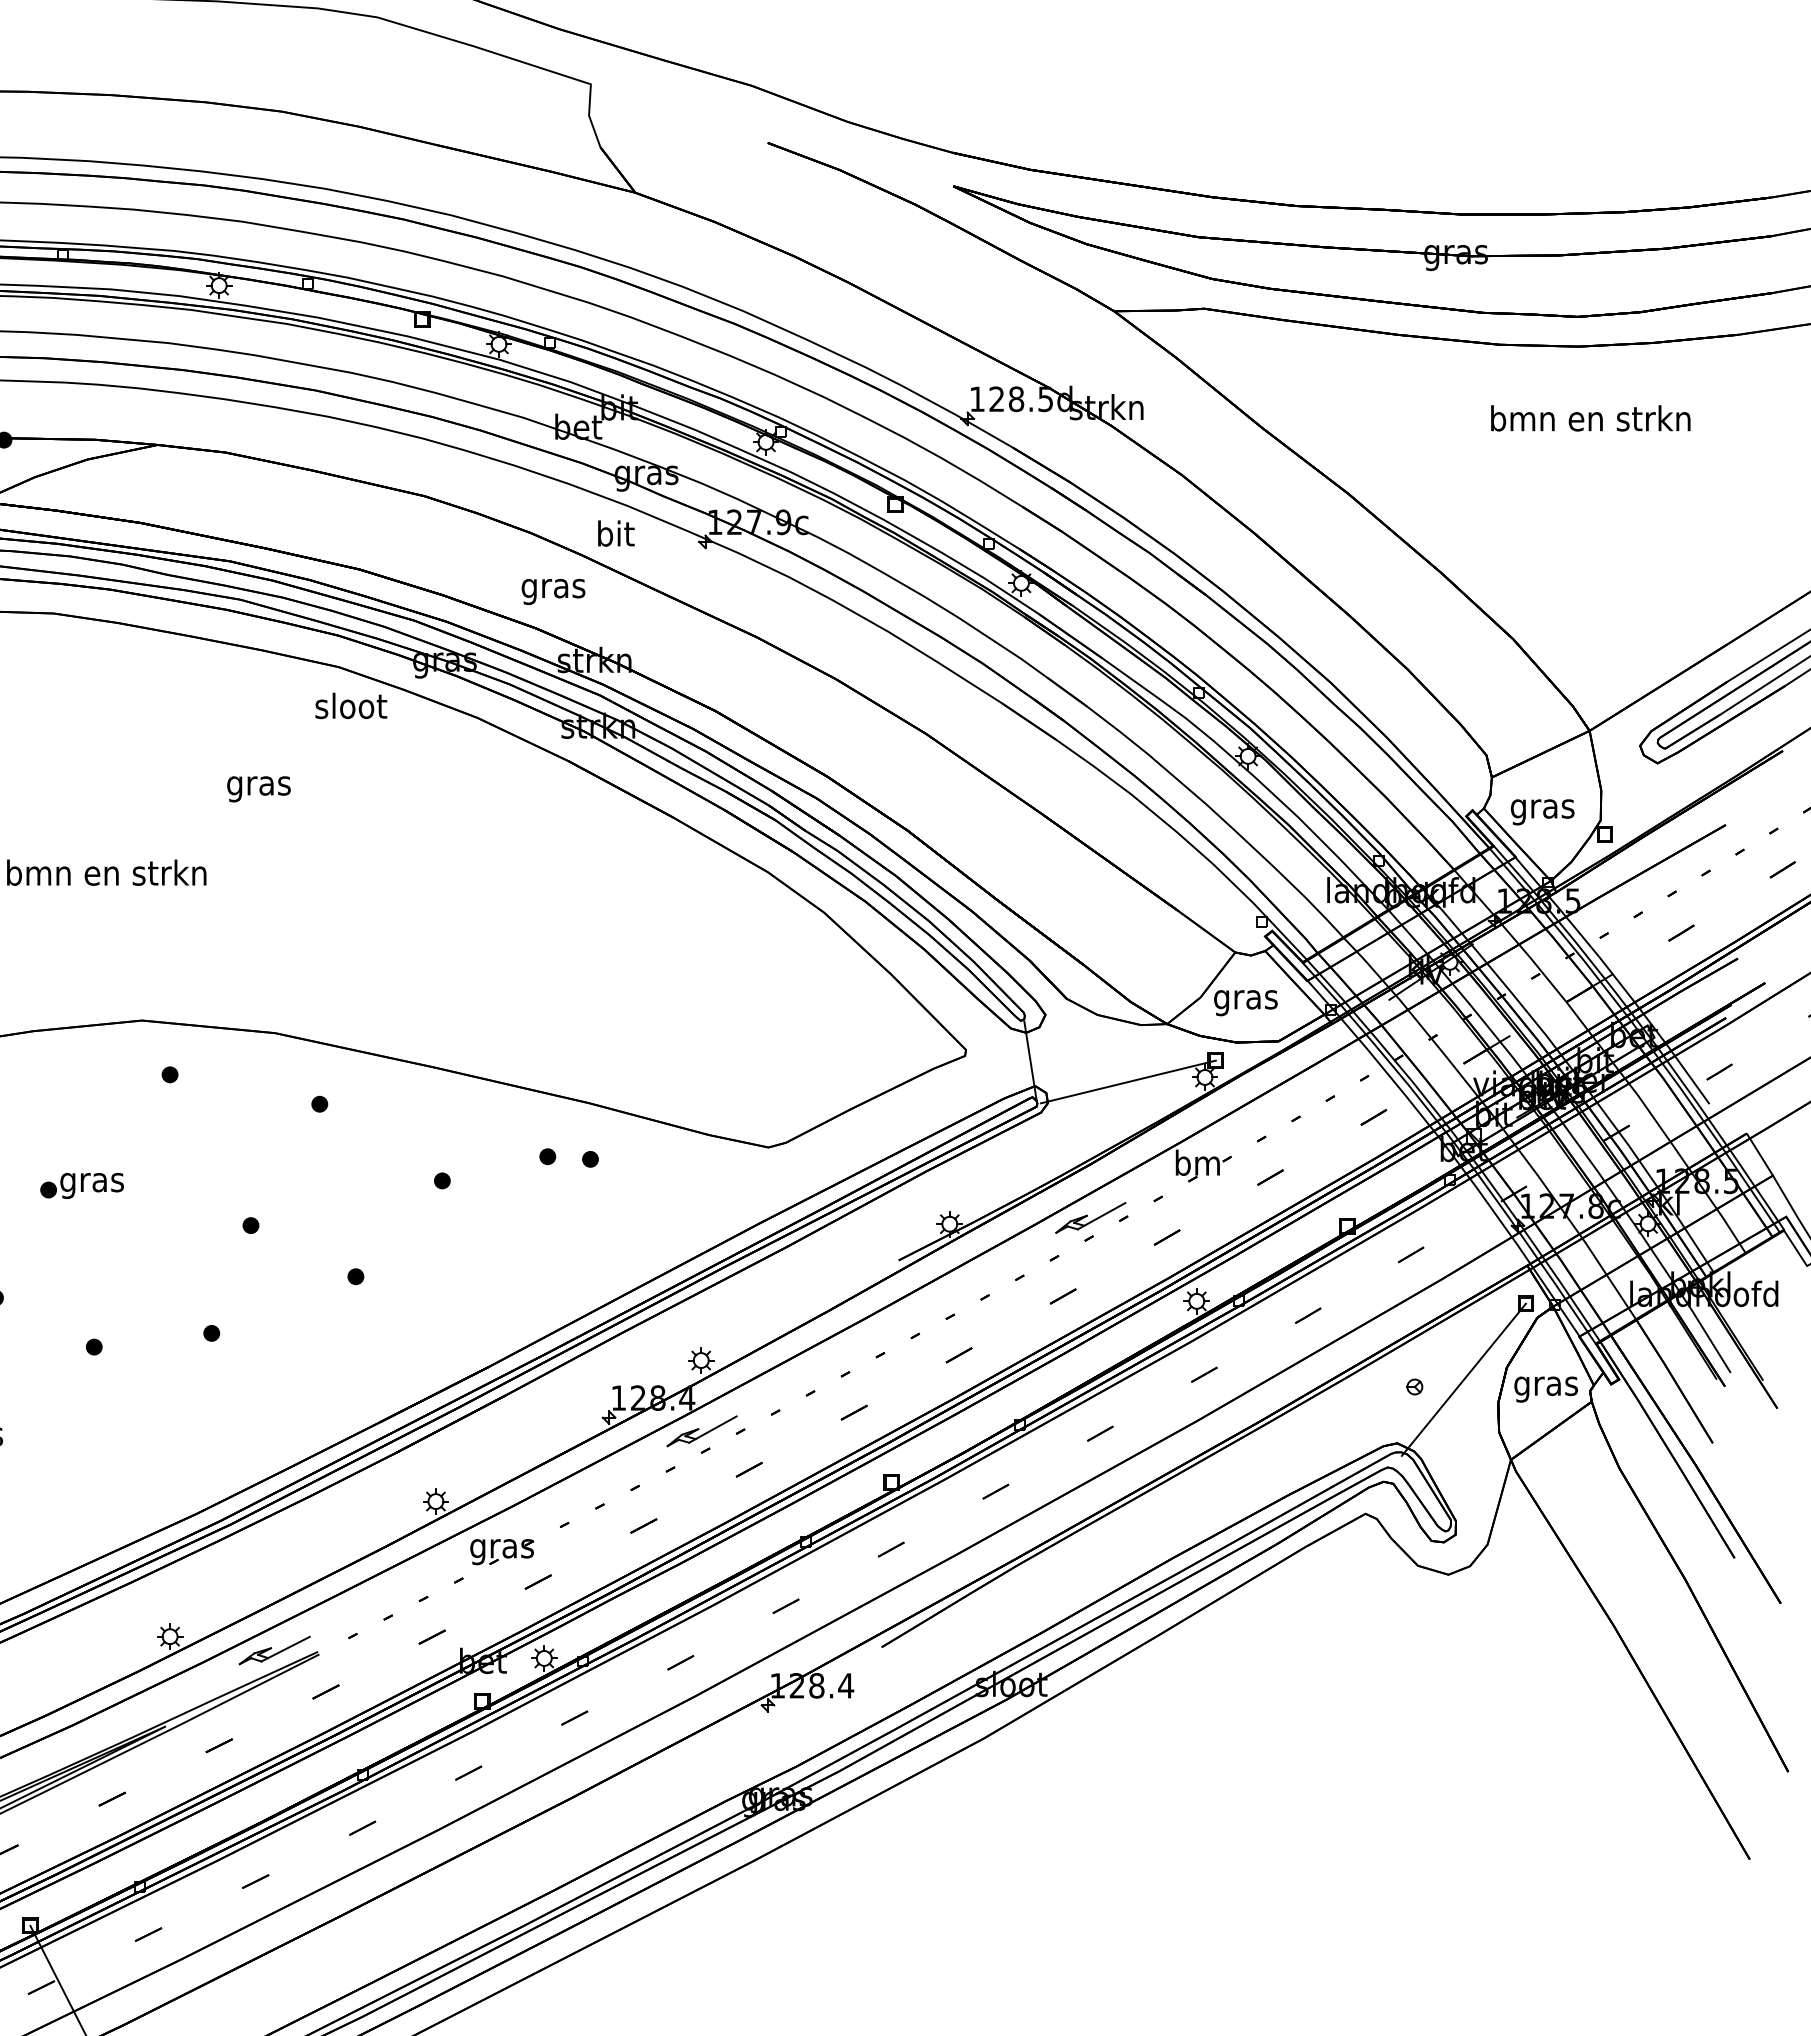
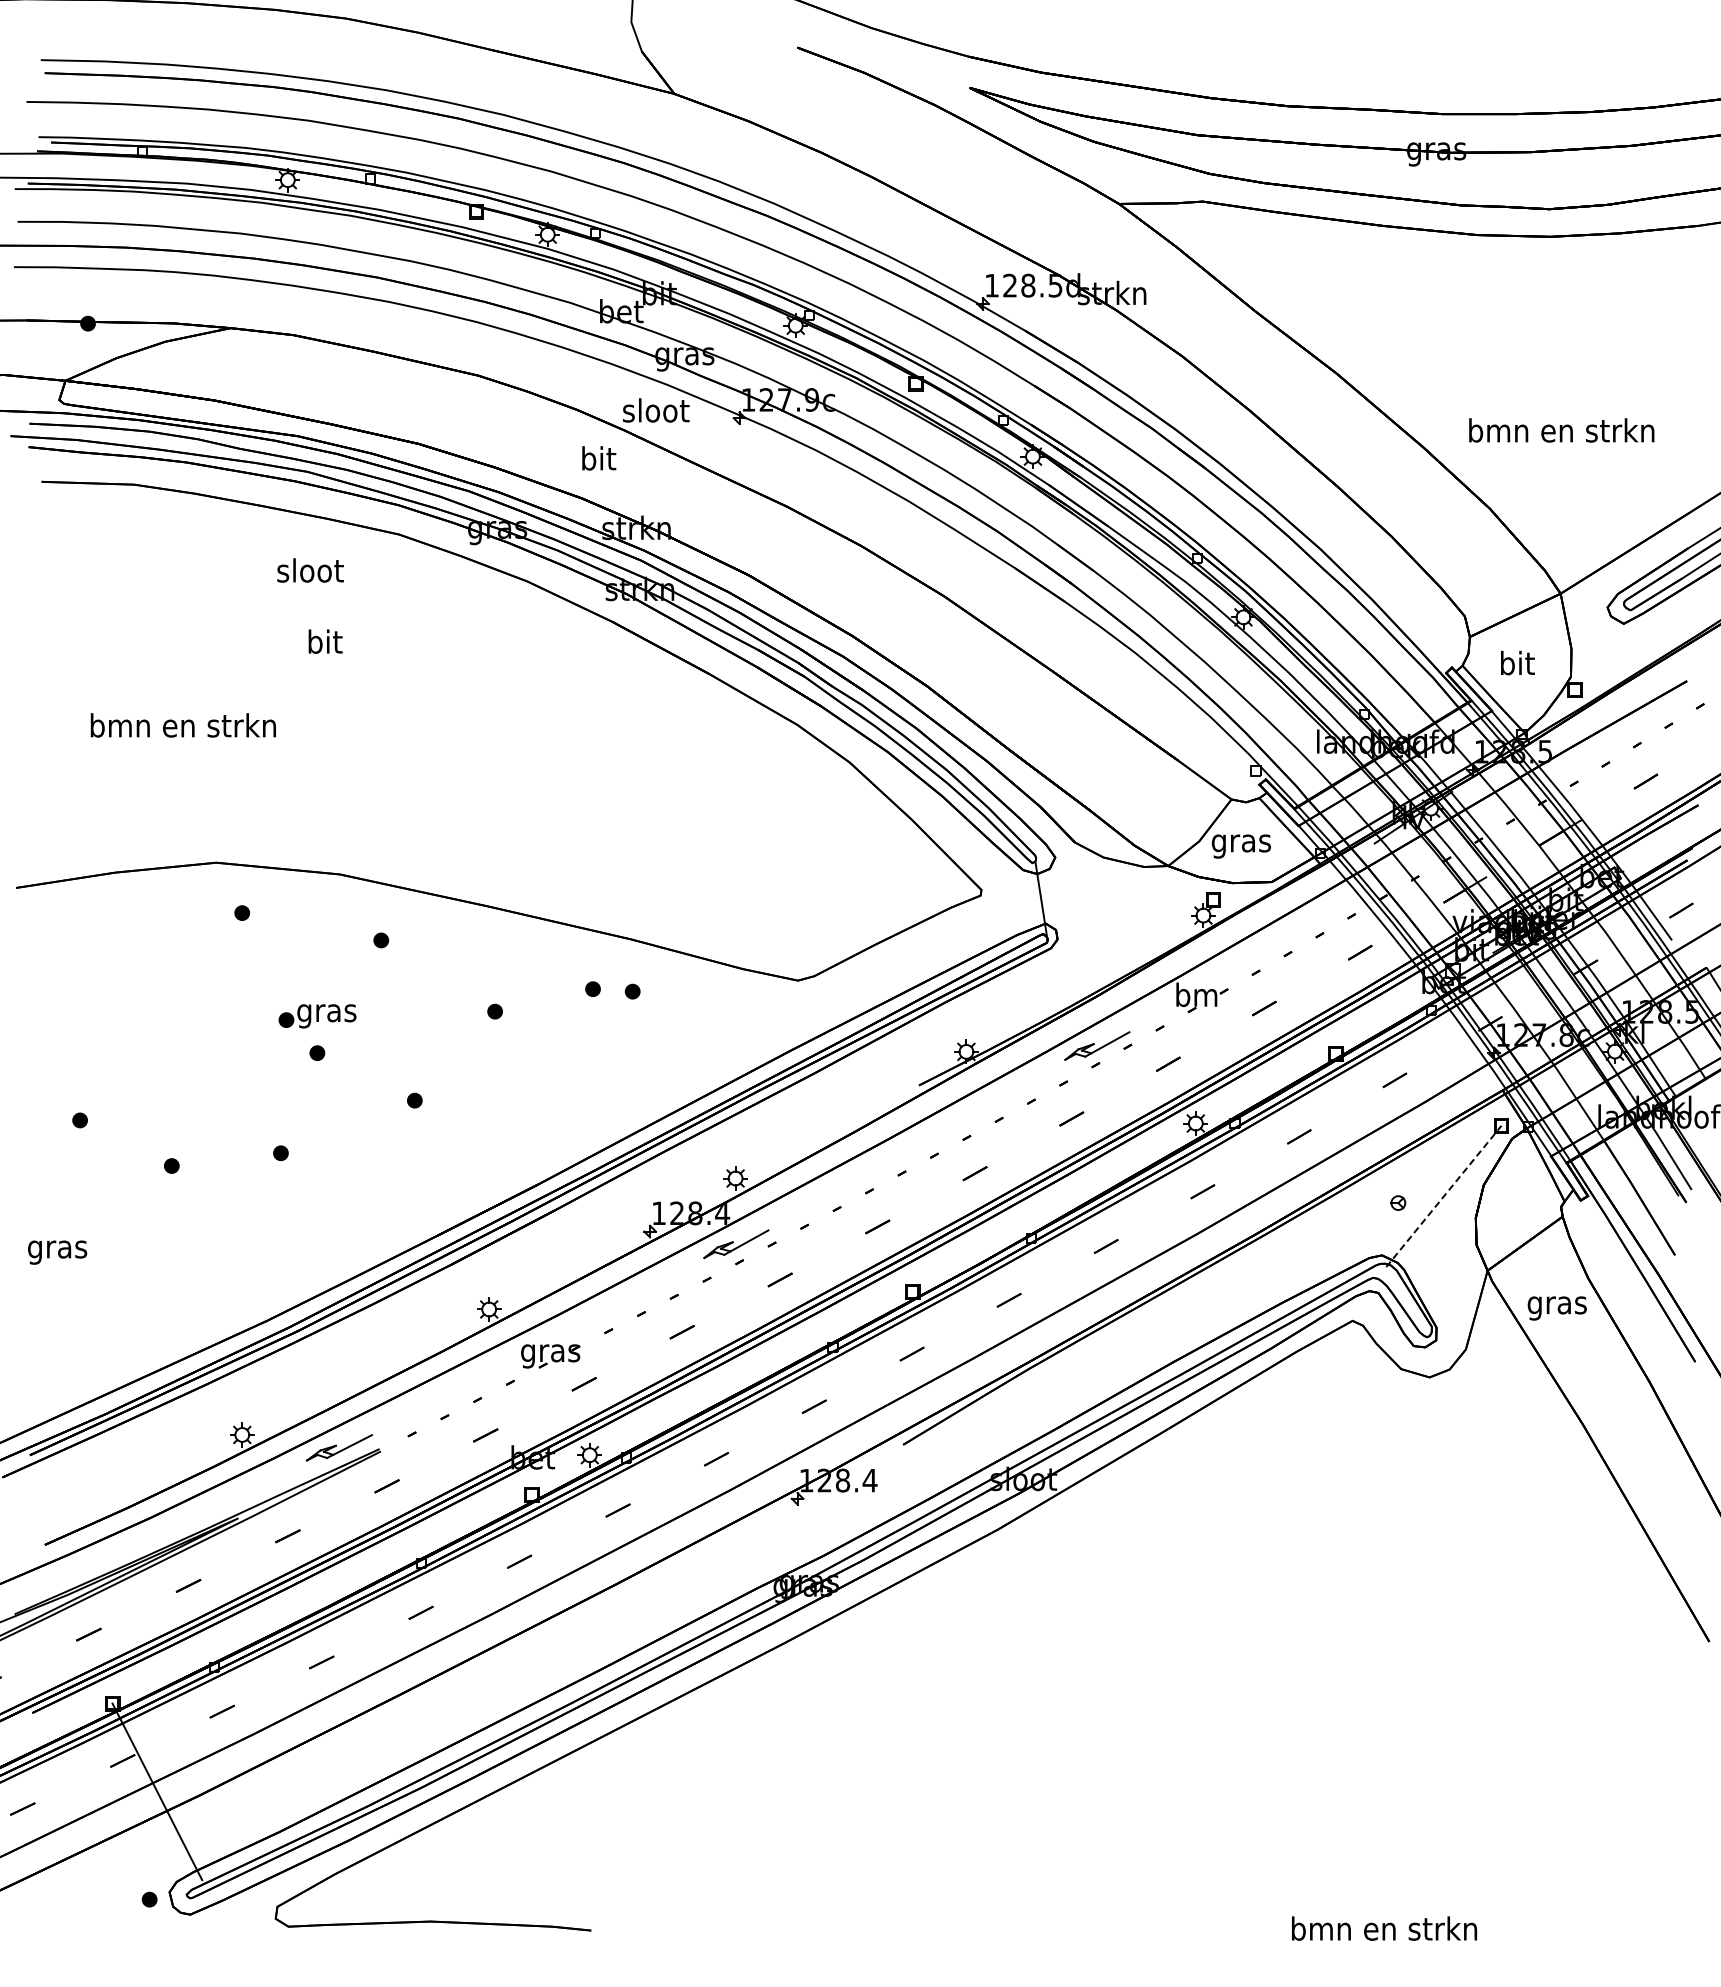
text: (1590, 418) -> (1561, 430), moved
text: (616, 533) -> (656, 410), bit -> sloot
text: (552, 588) -> (597, 461), gras -> bit
text: (351, 705) -> (310, 570), moved
text: (258, 785) -> (324, 644), gras -> bit
text: (1542, 808) -> (1516, 665), gras -> bit
line: (1128, 1081) -> (1132, 919), removed
part: (82, 1186) -> (317, 1016), moved
line: (1464, 1379) -> (1444, 1196), solid -> dashed
text: (1545, 1389) -> (1556, 1308), moved

